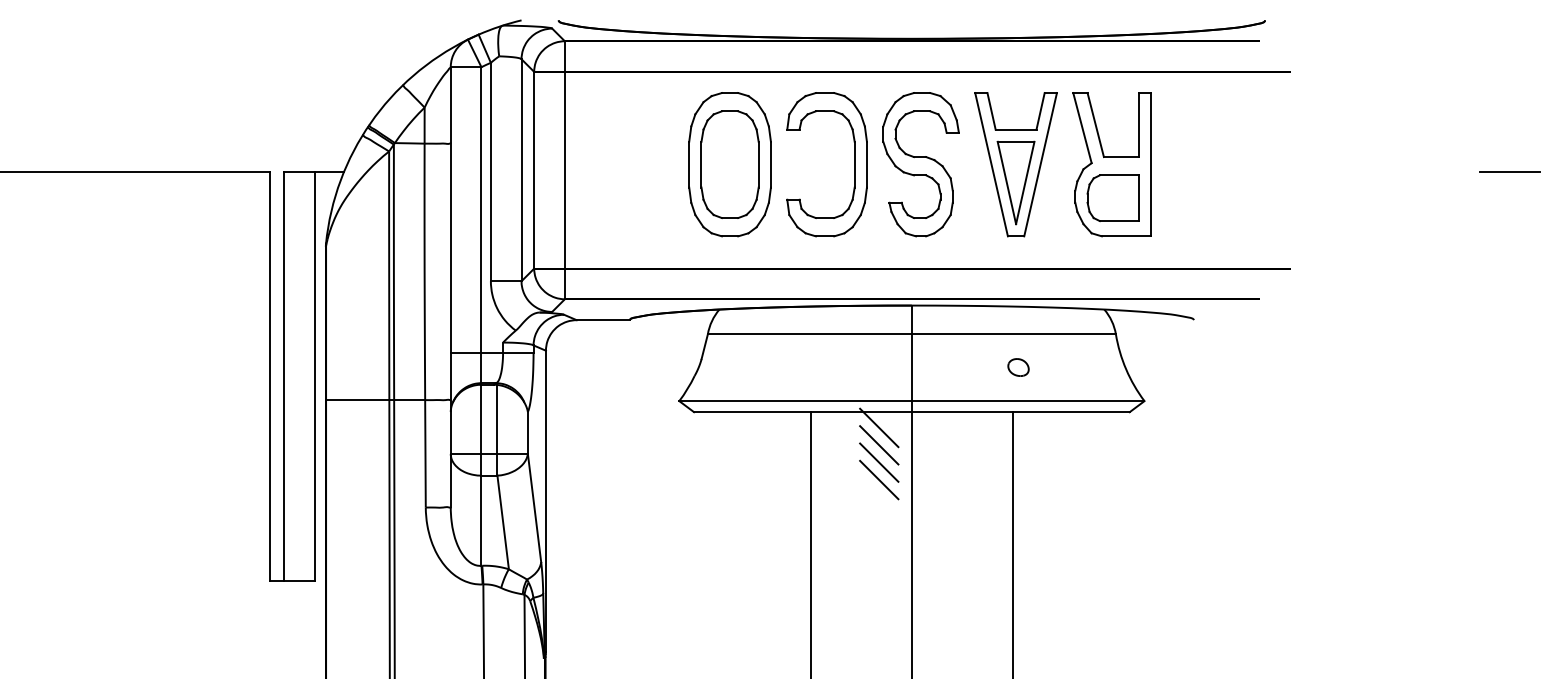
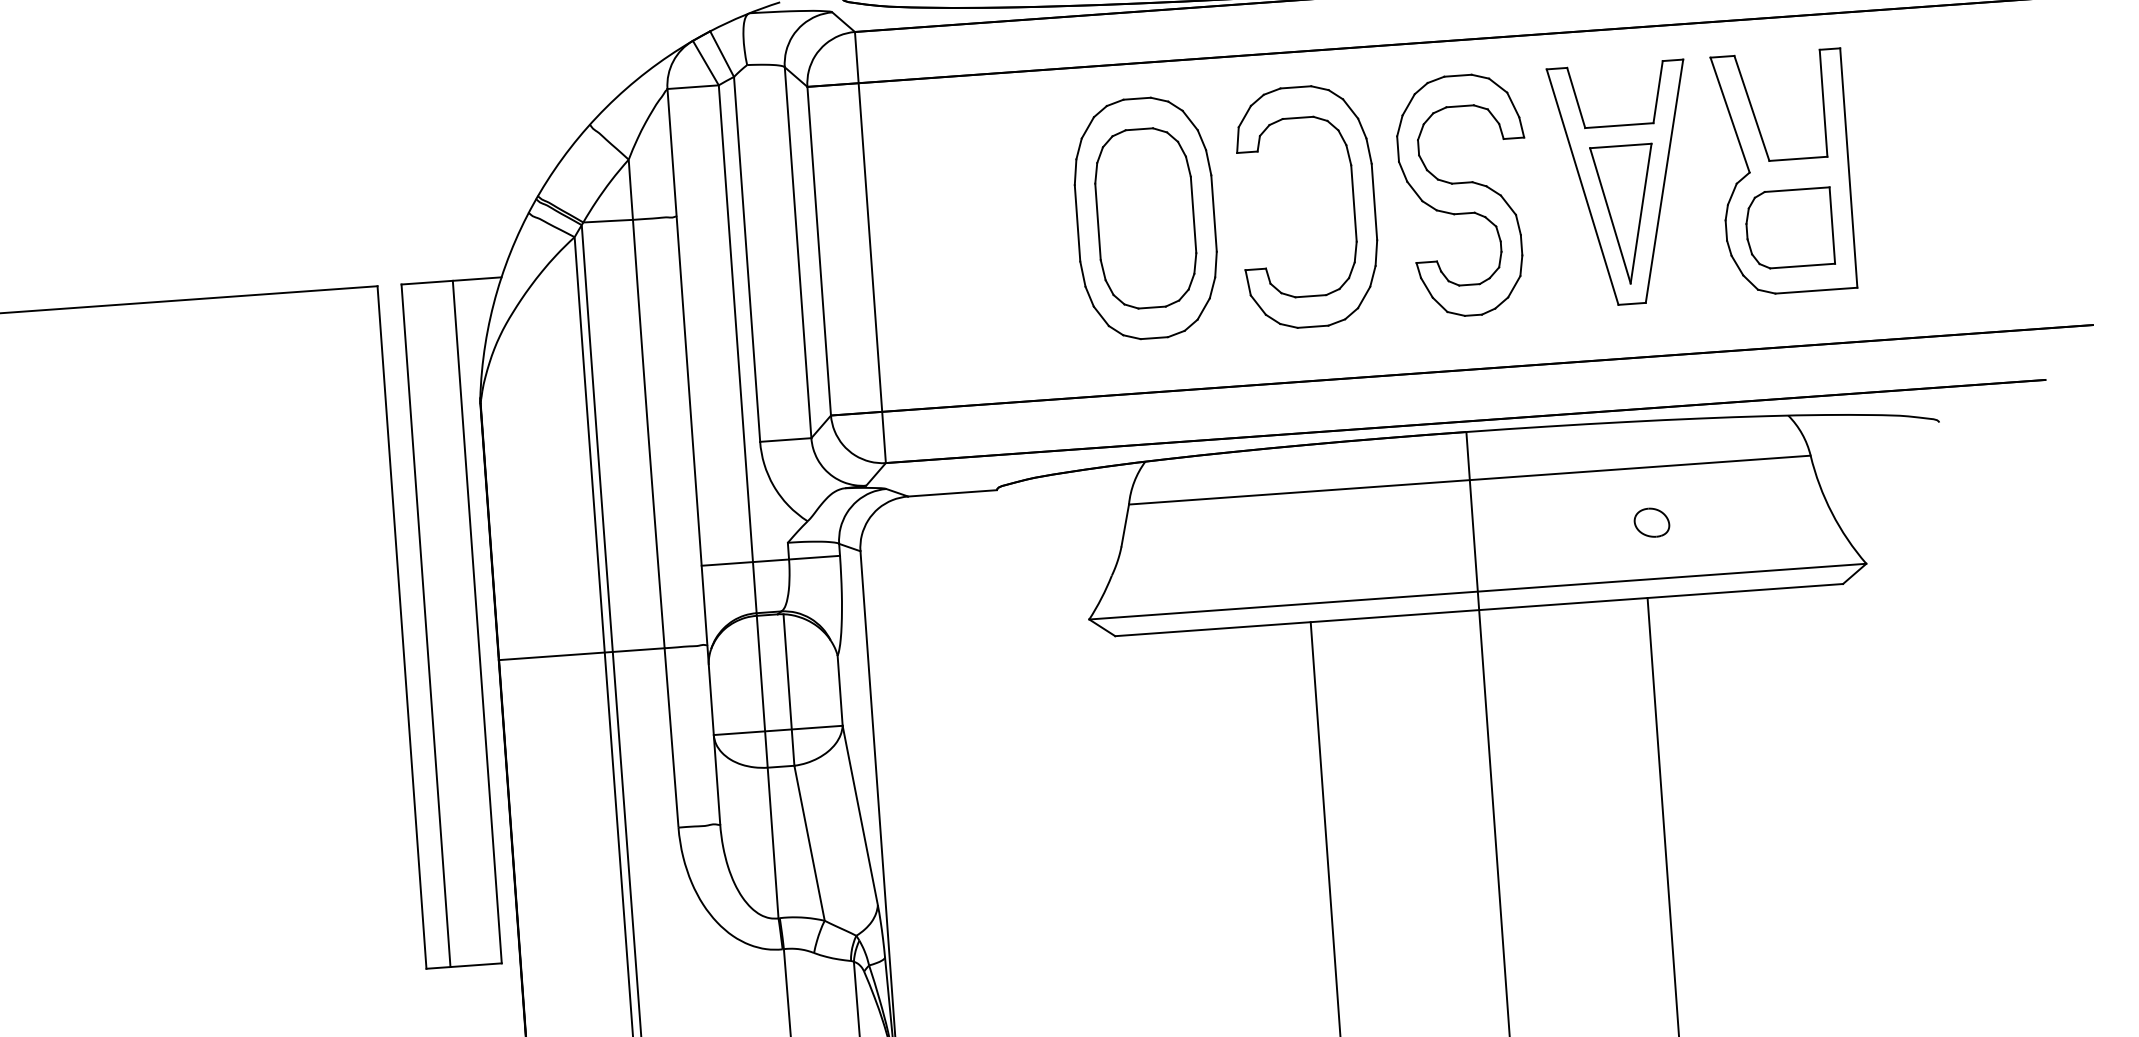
line: (879, 427) -> (1426, 639), removed
line: (879, 445) -> (1429, 669), removed
line: (879, 462) -> (1431, 698), removed
line: (879, 479) -> (1433, 726), removed

